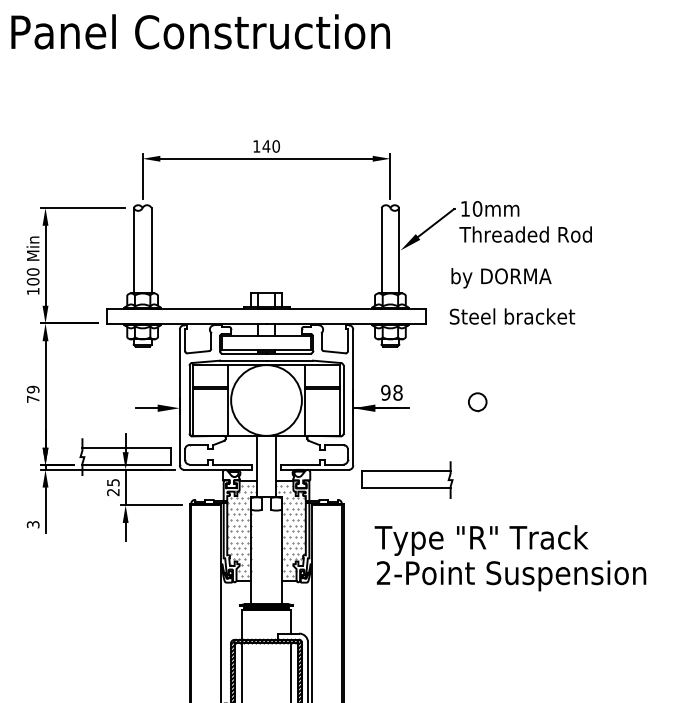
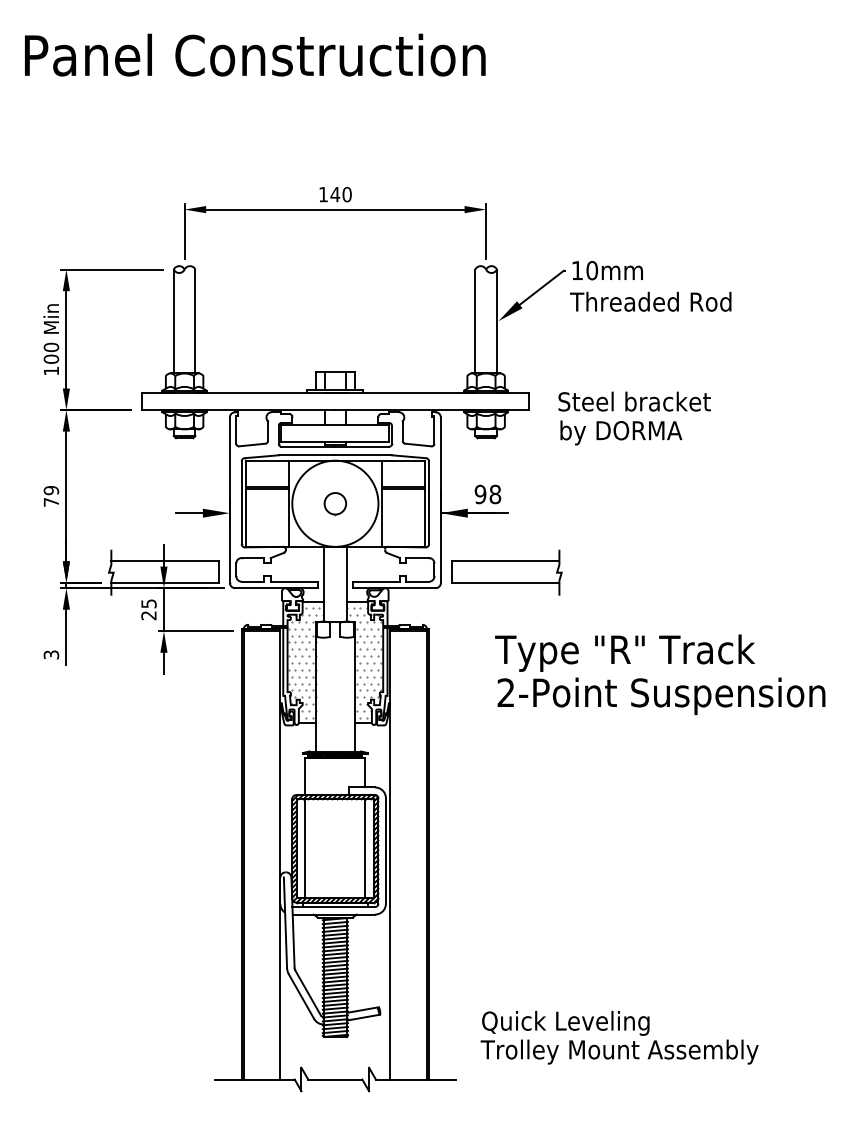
text: (501, 277) -> (621, 432), moved
part: (476, 402) -> (334, 504), moved
part: (407, 479) -> (506, 572), moved
text: (510, 558) -> (660, 674), moved

